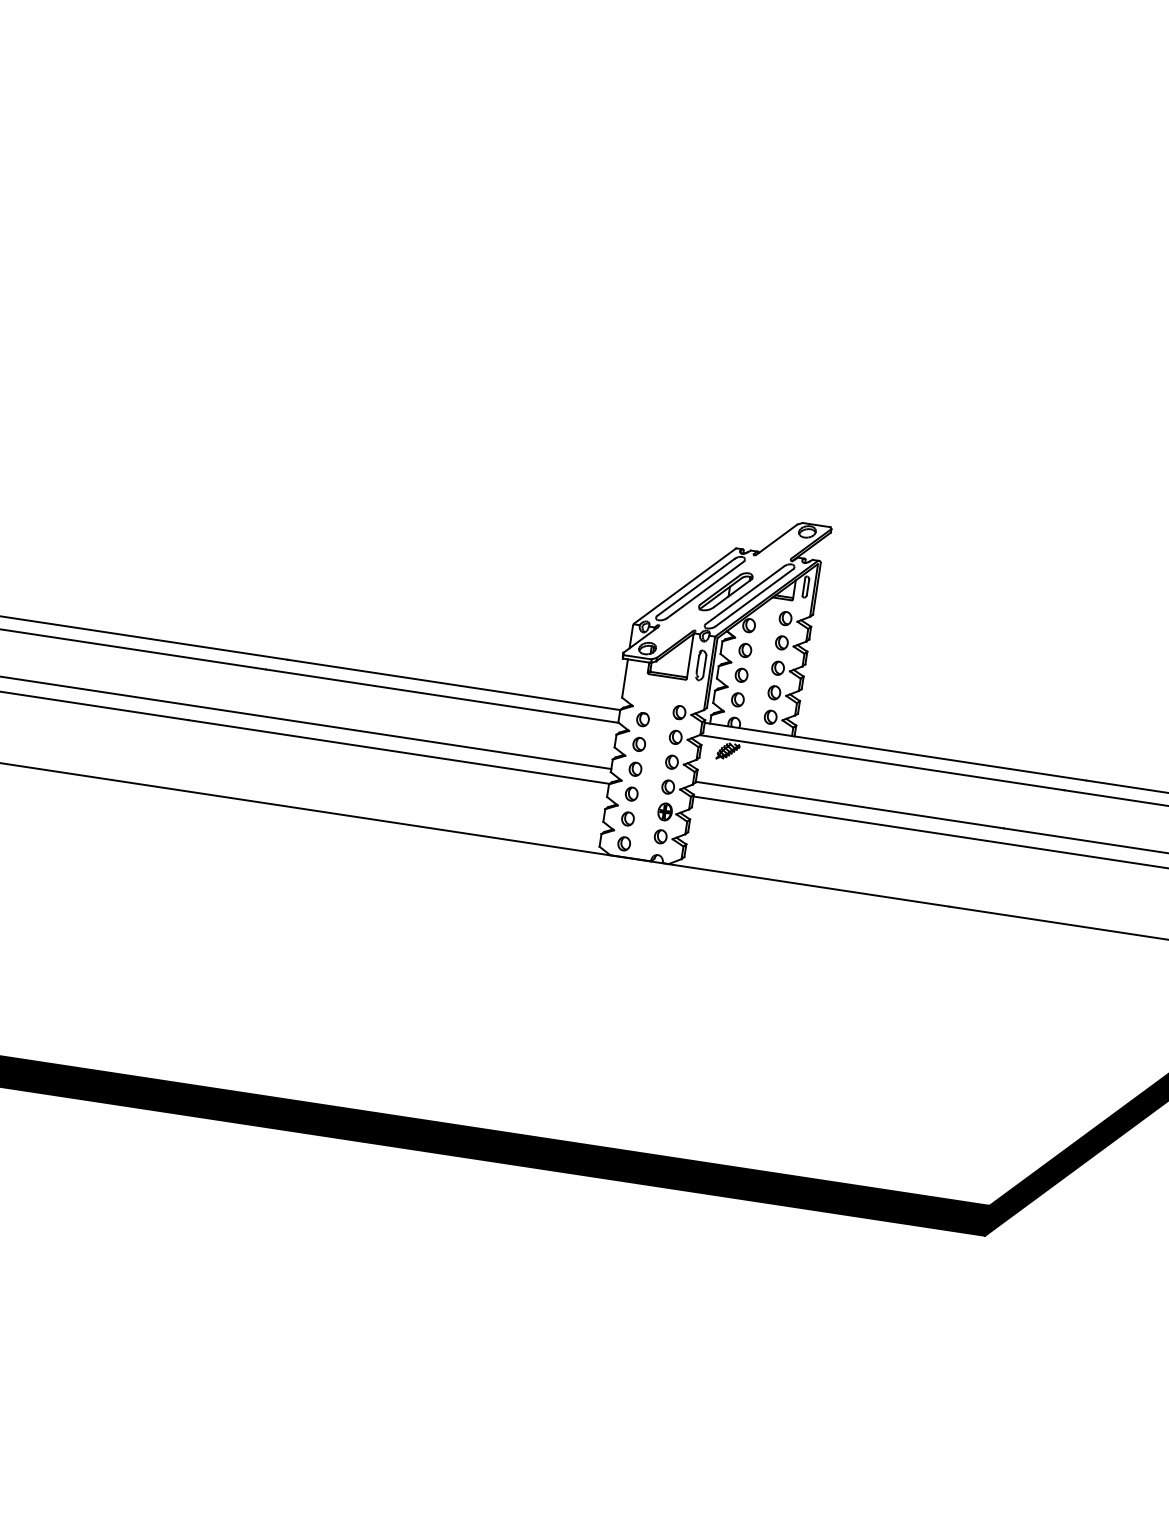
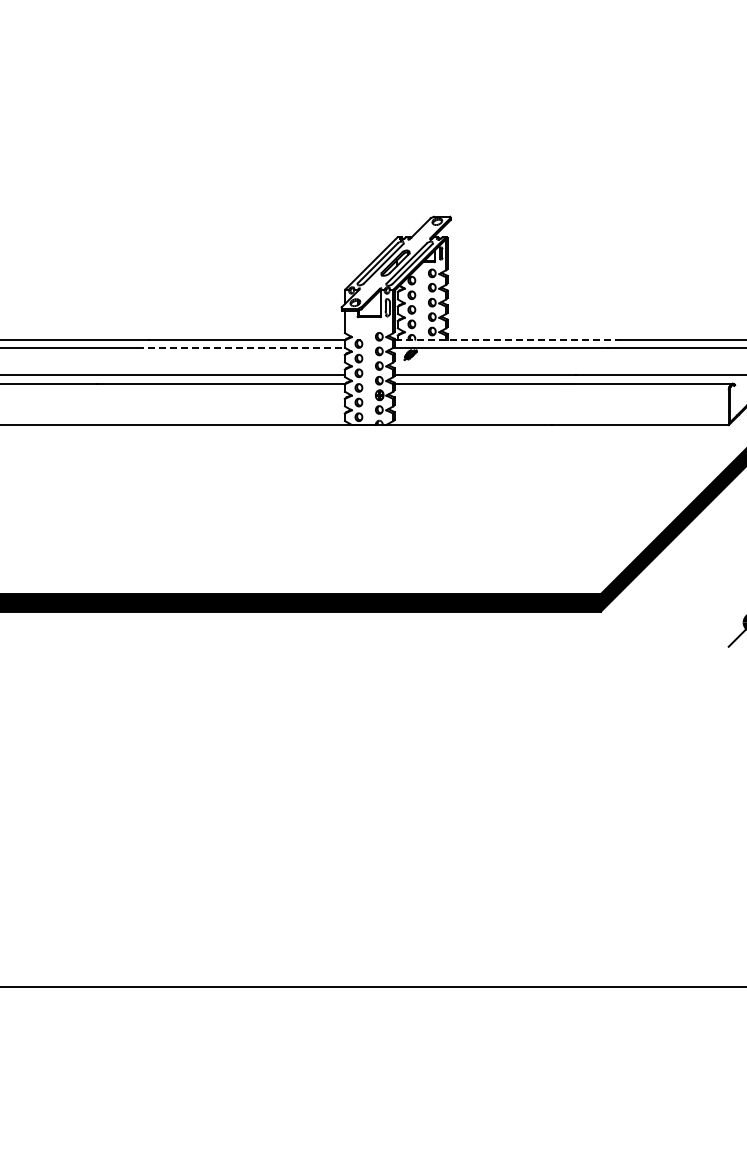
line: (442, 697) -> (241, 348), solid -> dashed
line: (896, 751) -> (507, 340), solid -> dashed

